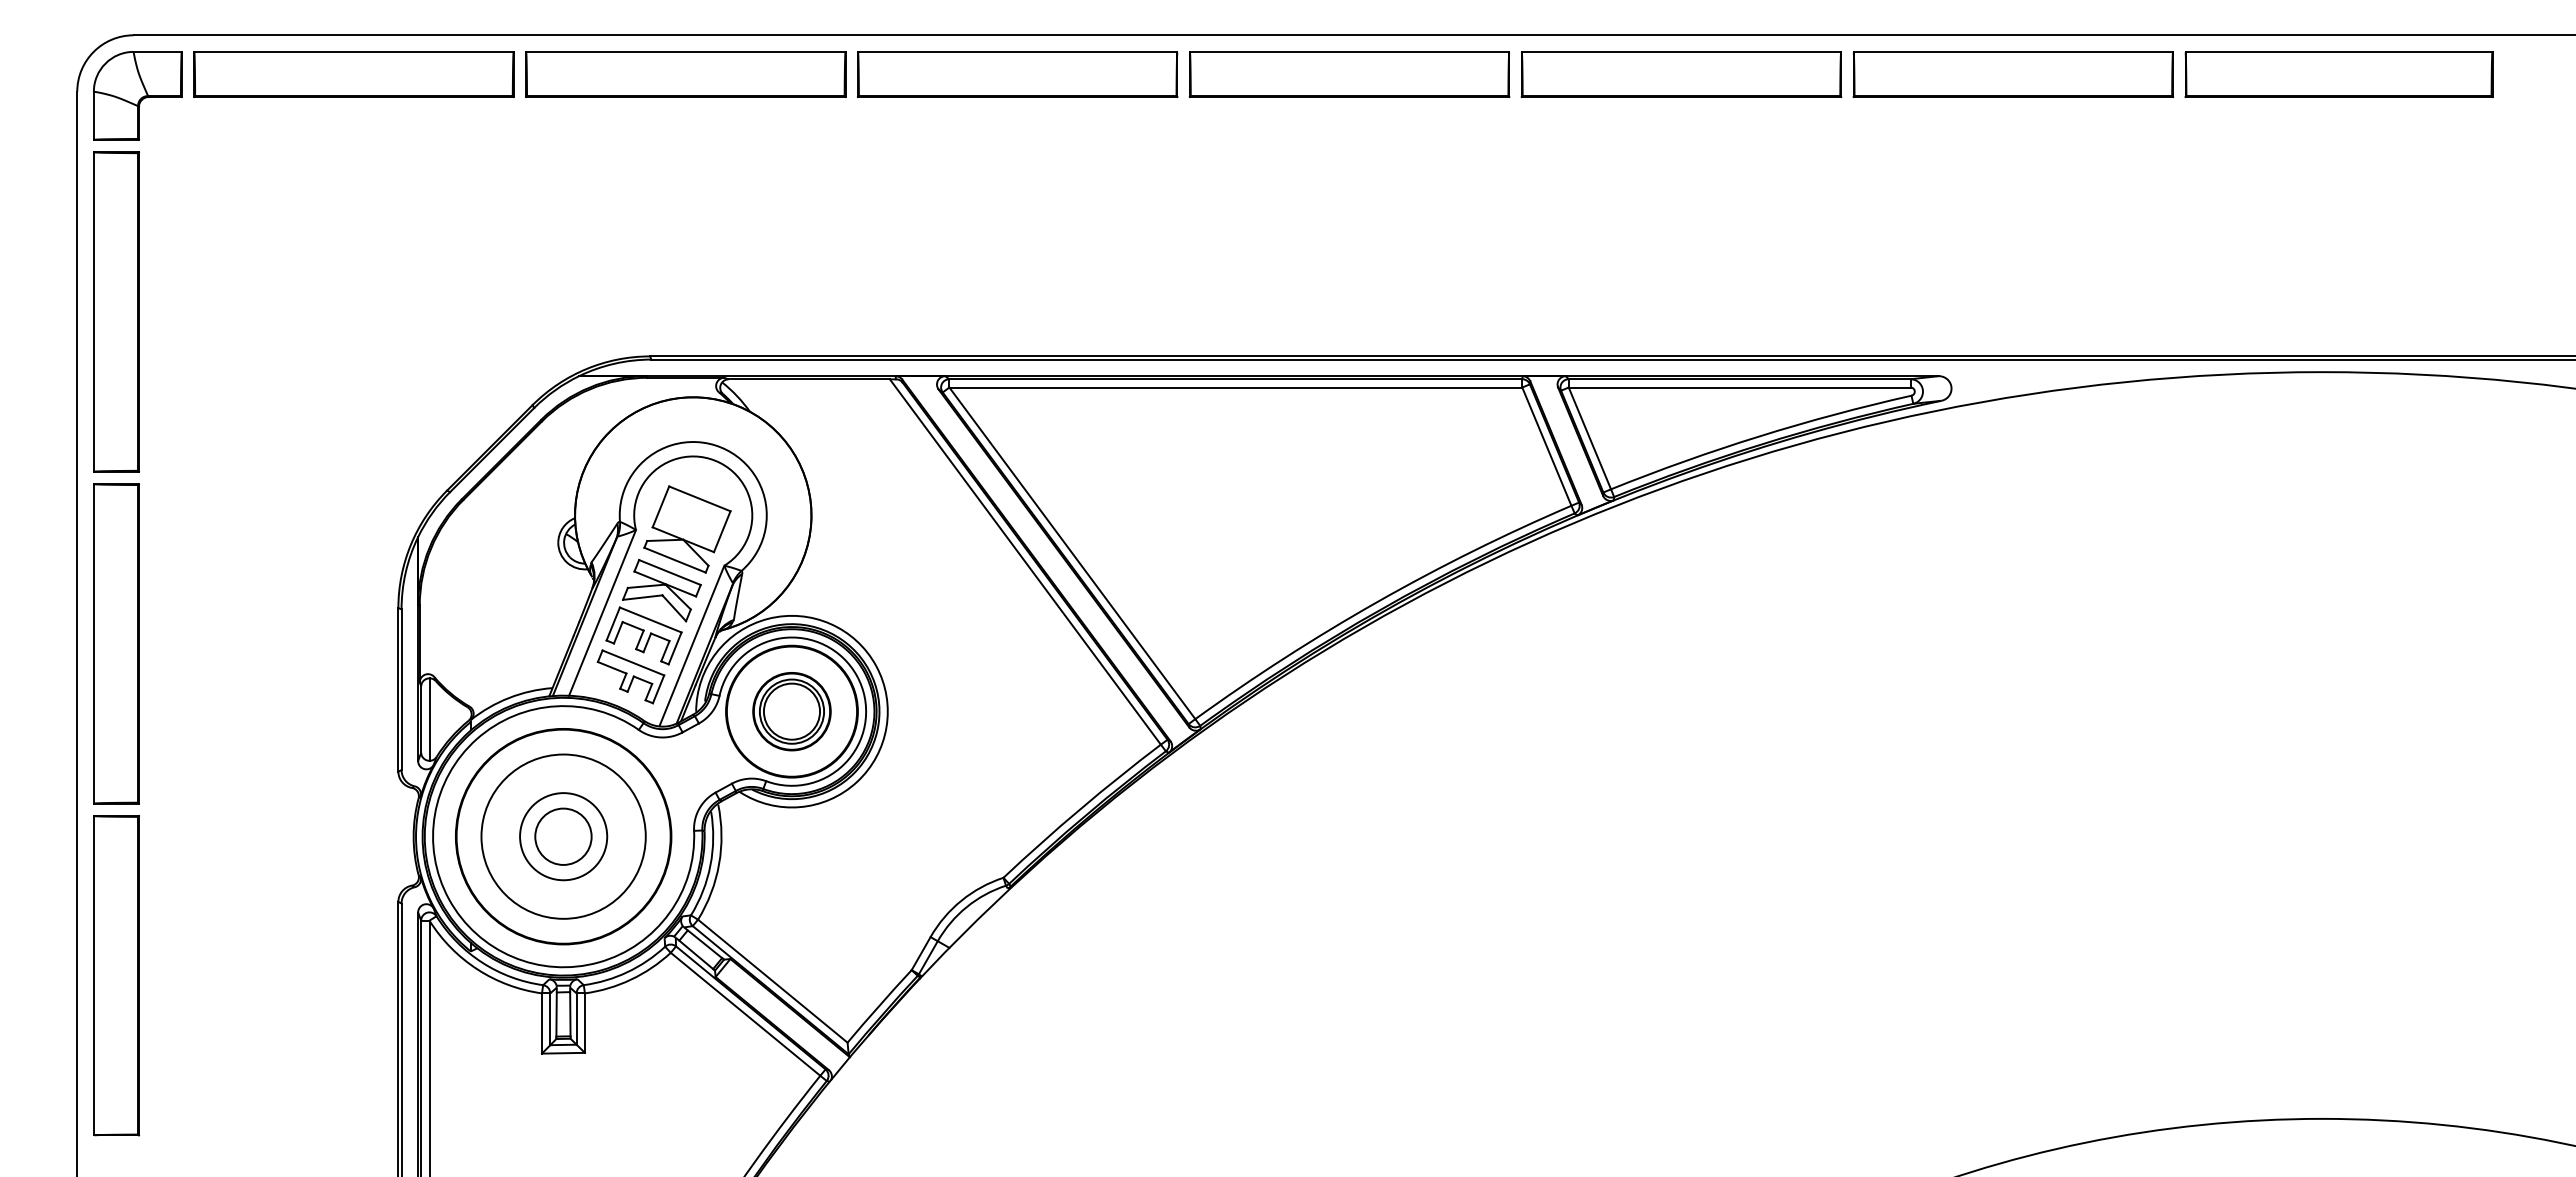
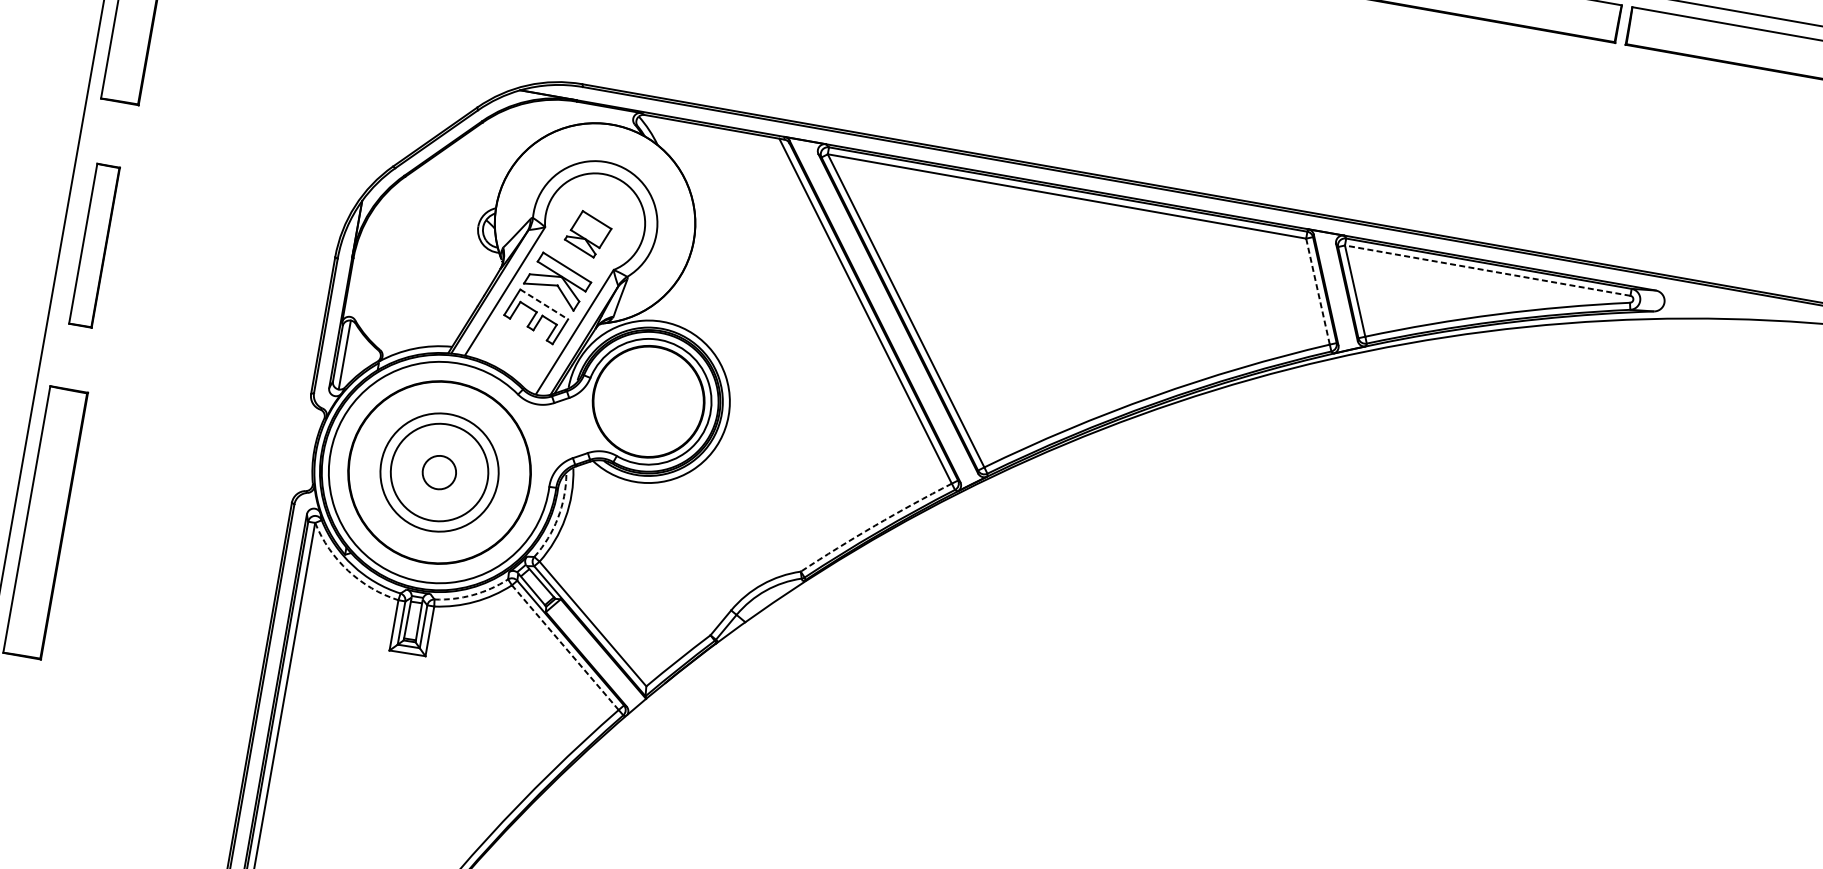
line: (1739, 387) -> (1487, 270), solid -> dashed
line: (1546, 446) -> (1317, 291), solid -> dashed
part: (687, 529) -> (588, 234), size x0.6
line: (651, 620) -> (544, 304), solid -> dashed
part: (116, 643) -> (94, 245), size x0.6
part: (630, 676) -> (518, 348), removed
part: (791, 711) -> (648, 401), removed
arc: (1080, 809) -> (875, 525), solid -> dashed
circle: (563, 836) -> (439, 472), size x0.7
circle: (563, 836) -> (439, 472), size x0.7
circle: (563, 836) -> (439, 472), size x1.6
arc: (710, 865) -> (557, 518), solid -> dashed
arc: (477, 969) -> (348, 570), solid -> dashed
arc: (627, 972) -> (472, 595), solid -> dashed
line: (745, 1014) -> (565, 647), solid -> dashed

